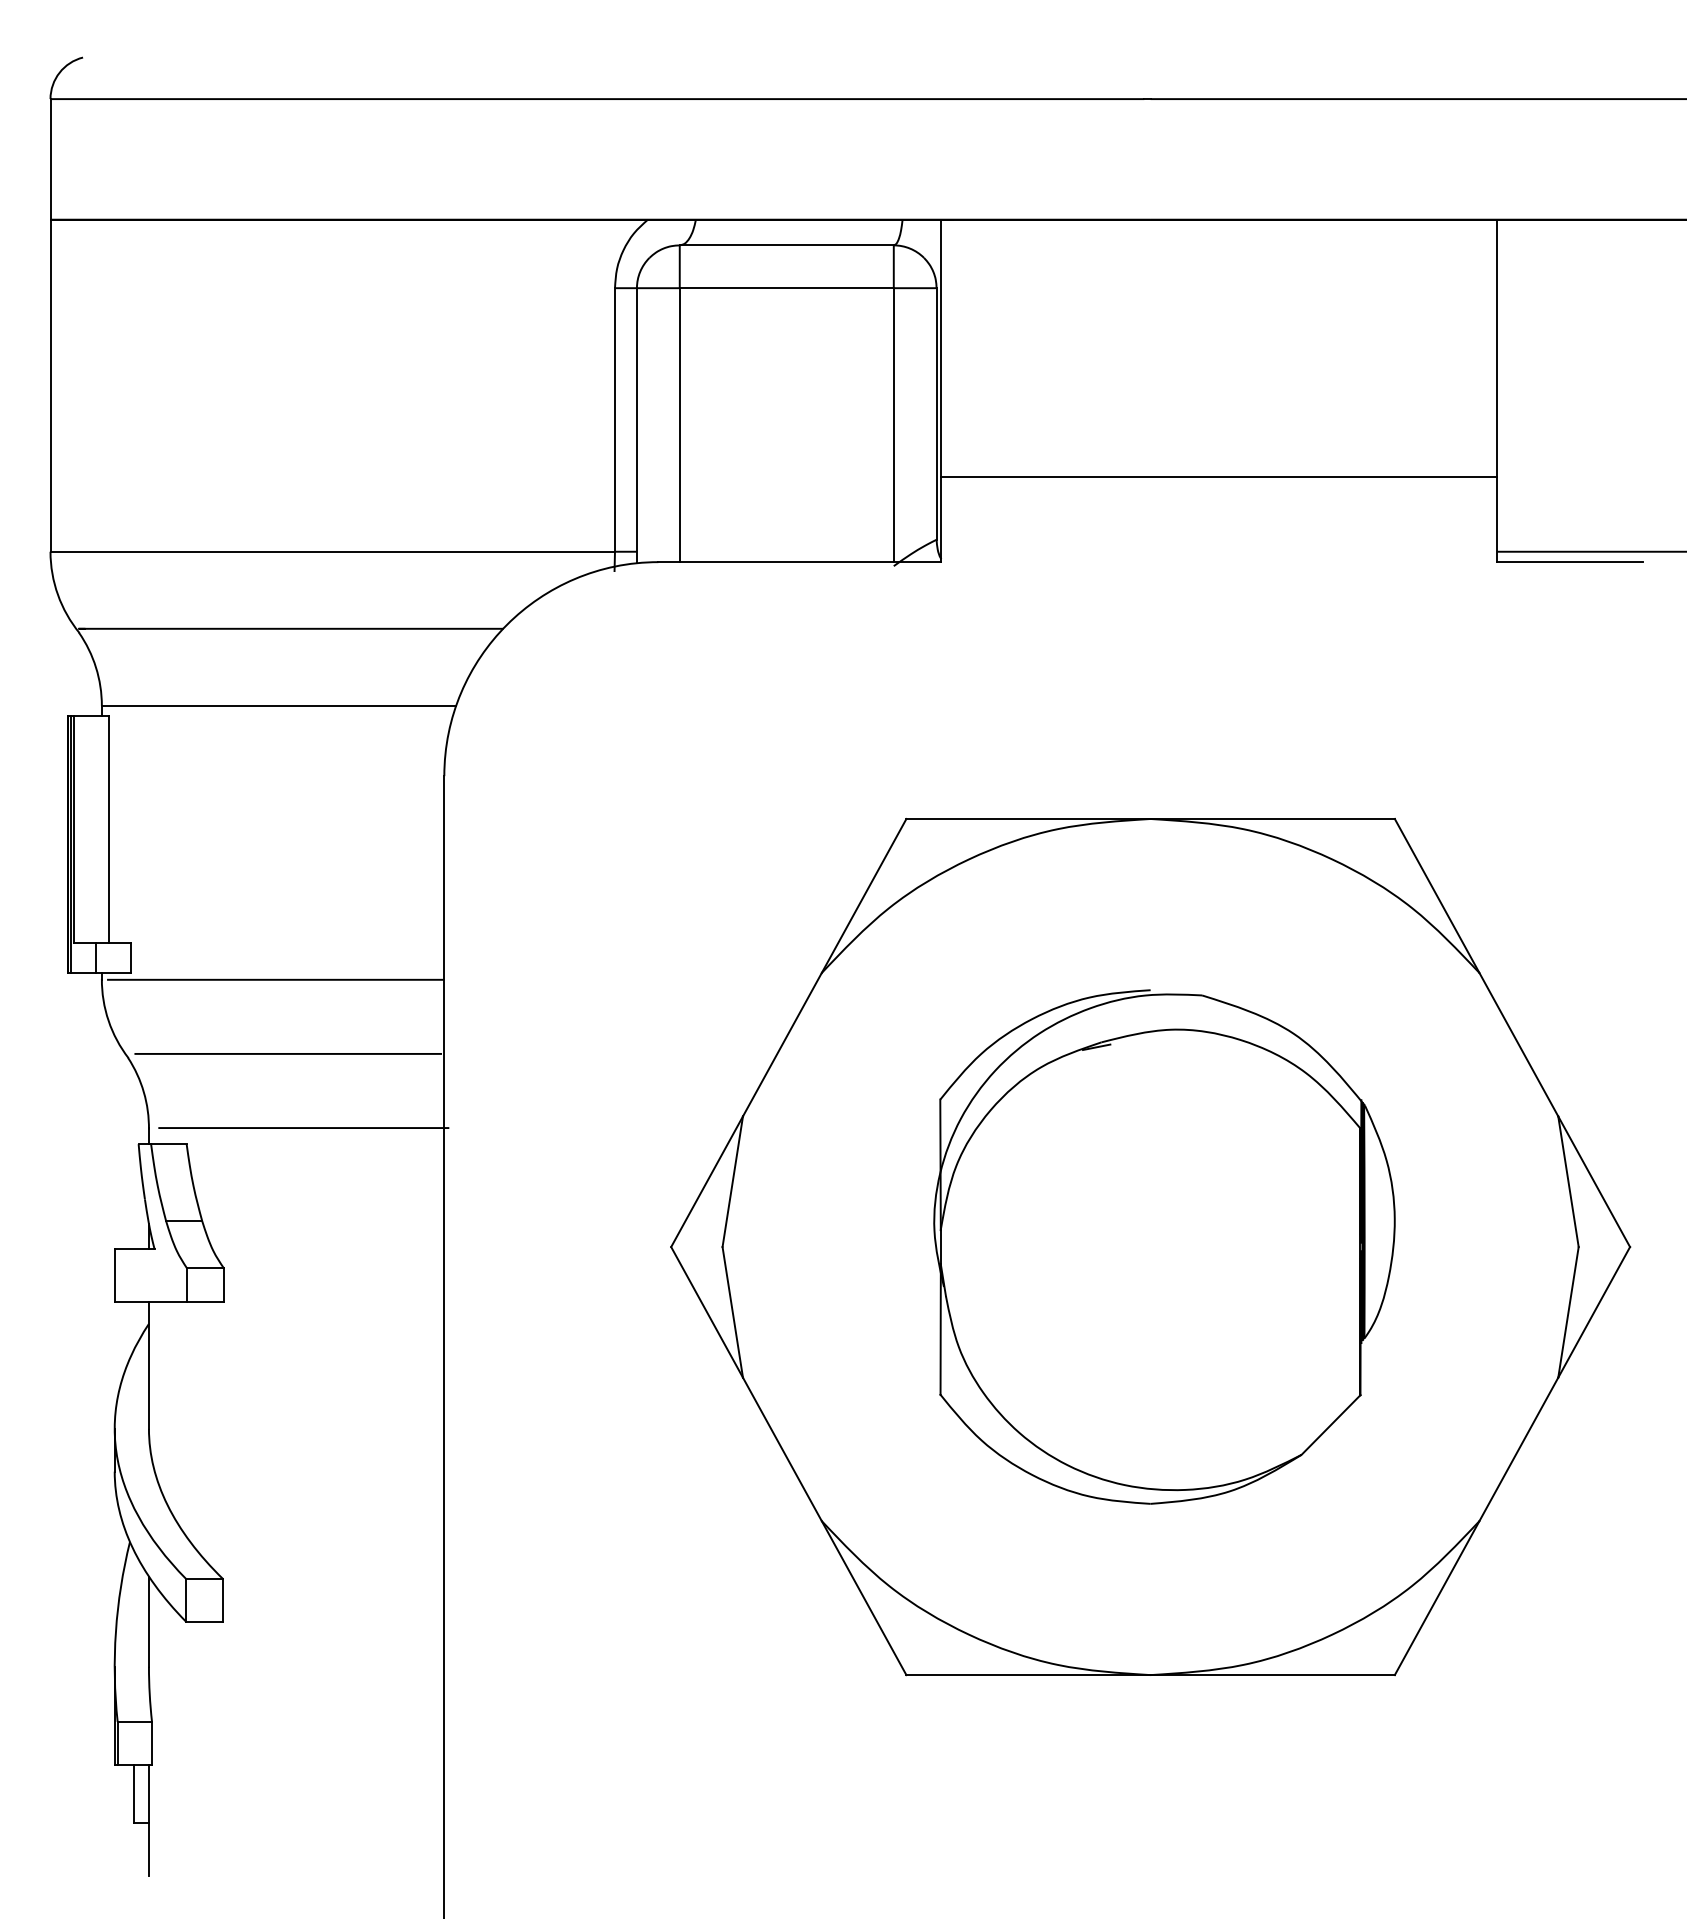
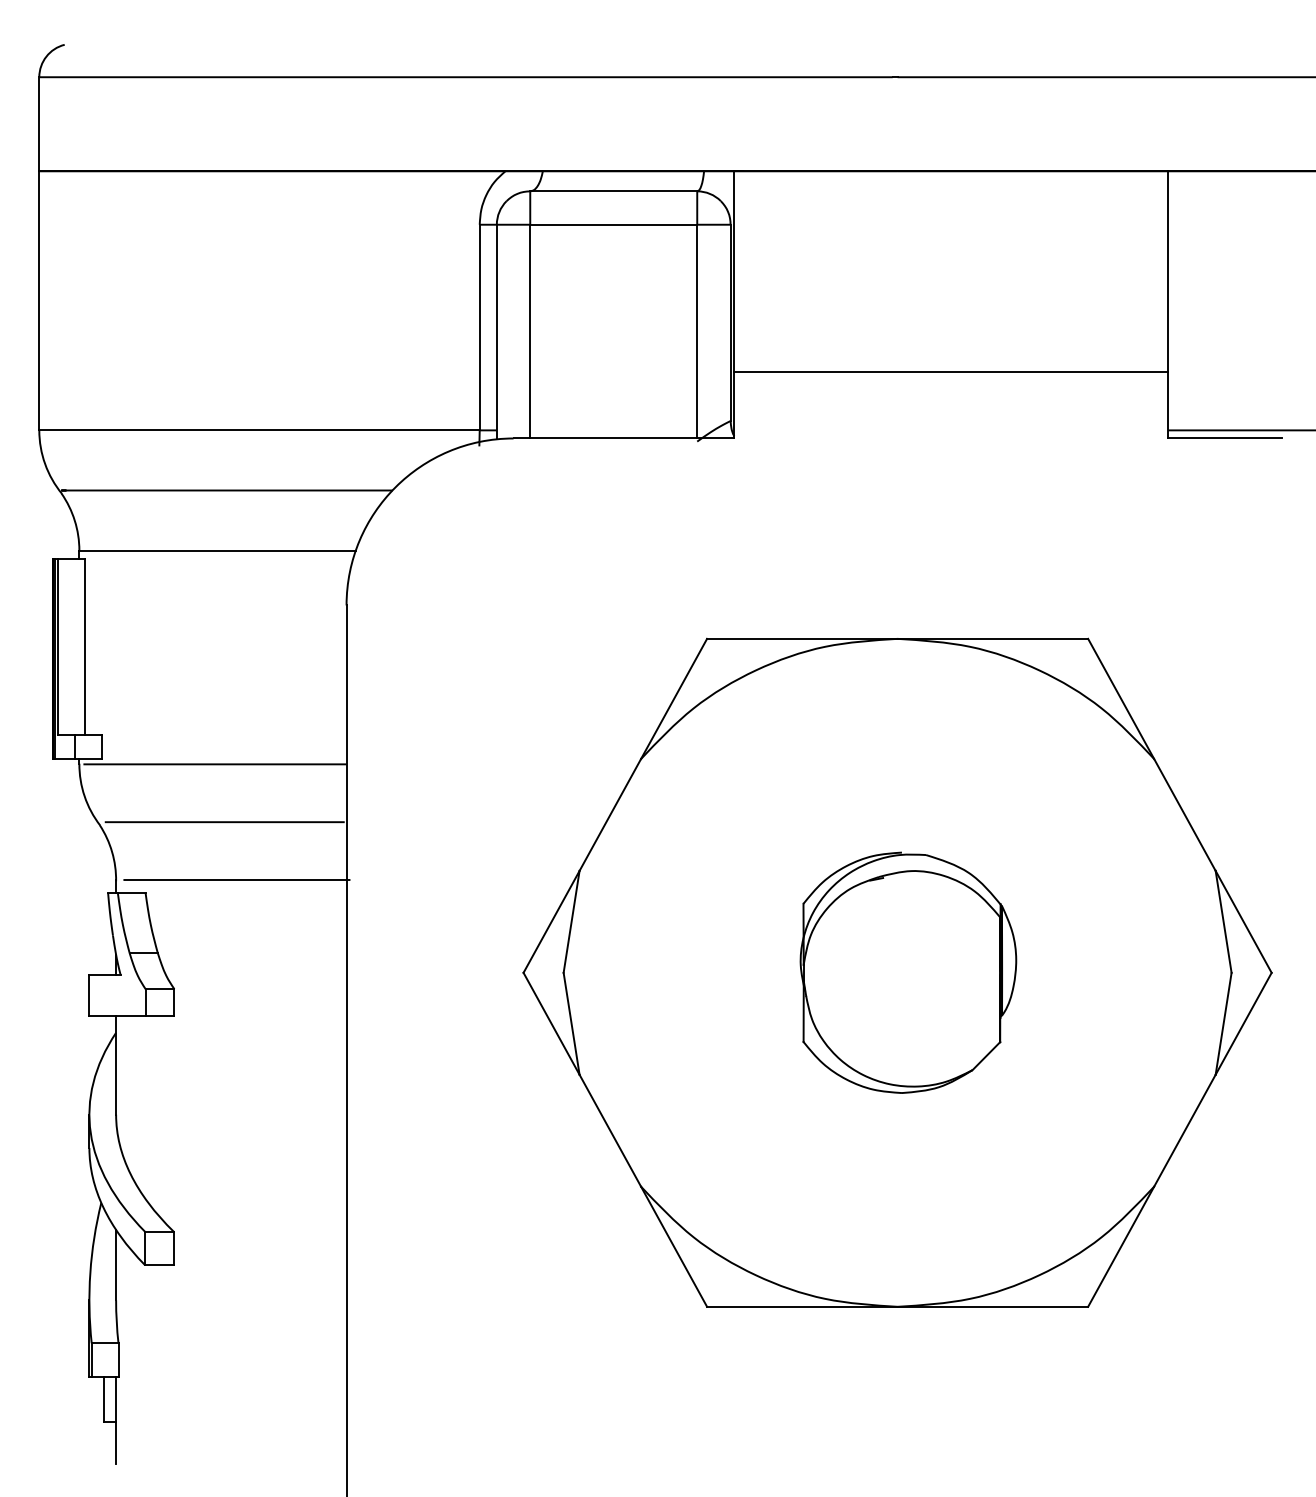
part: (1164, 1246) -> (908, 972), size x0.6

